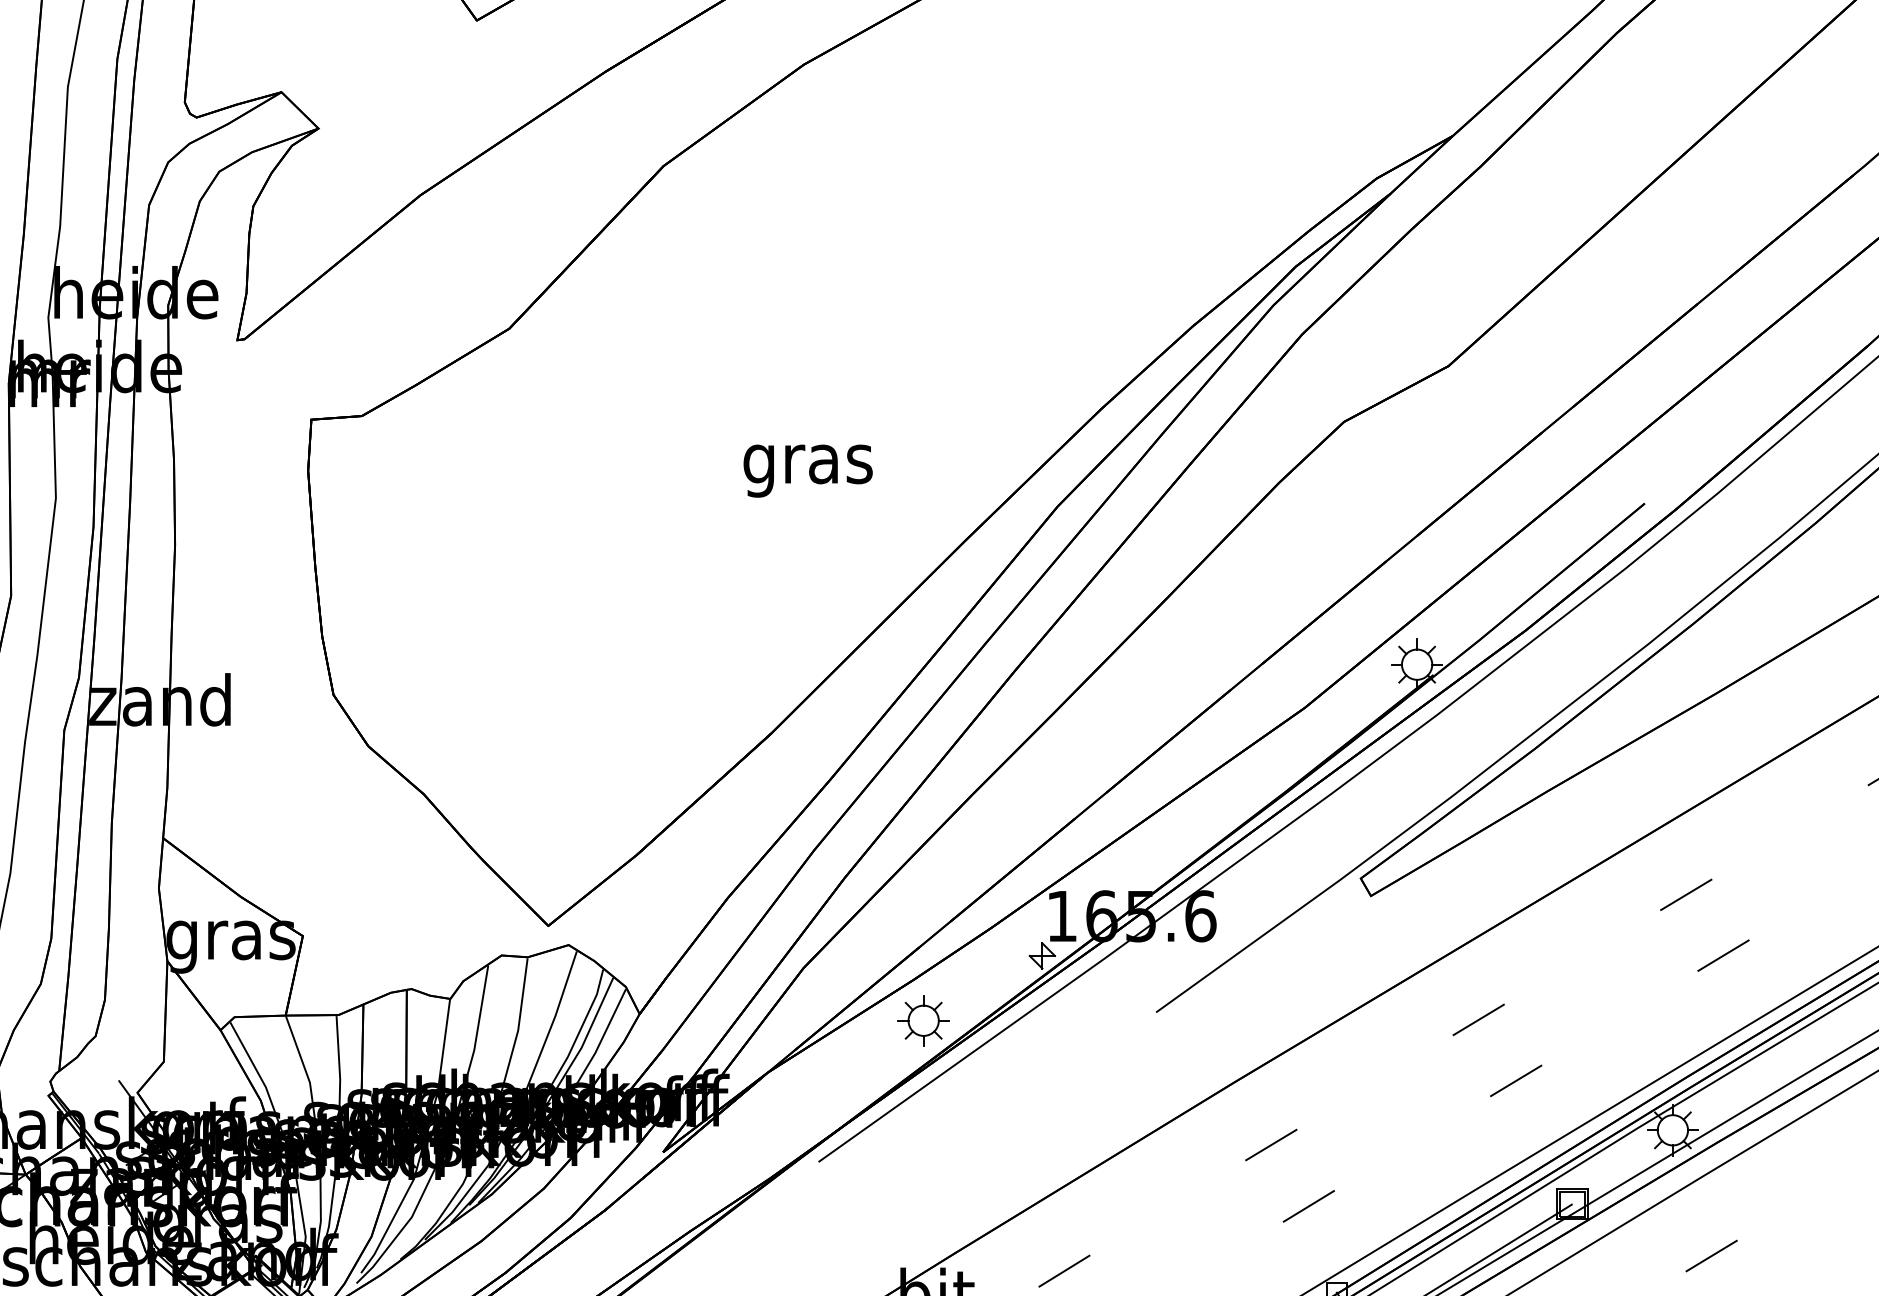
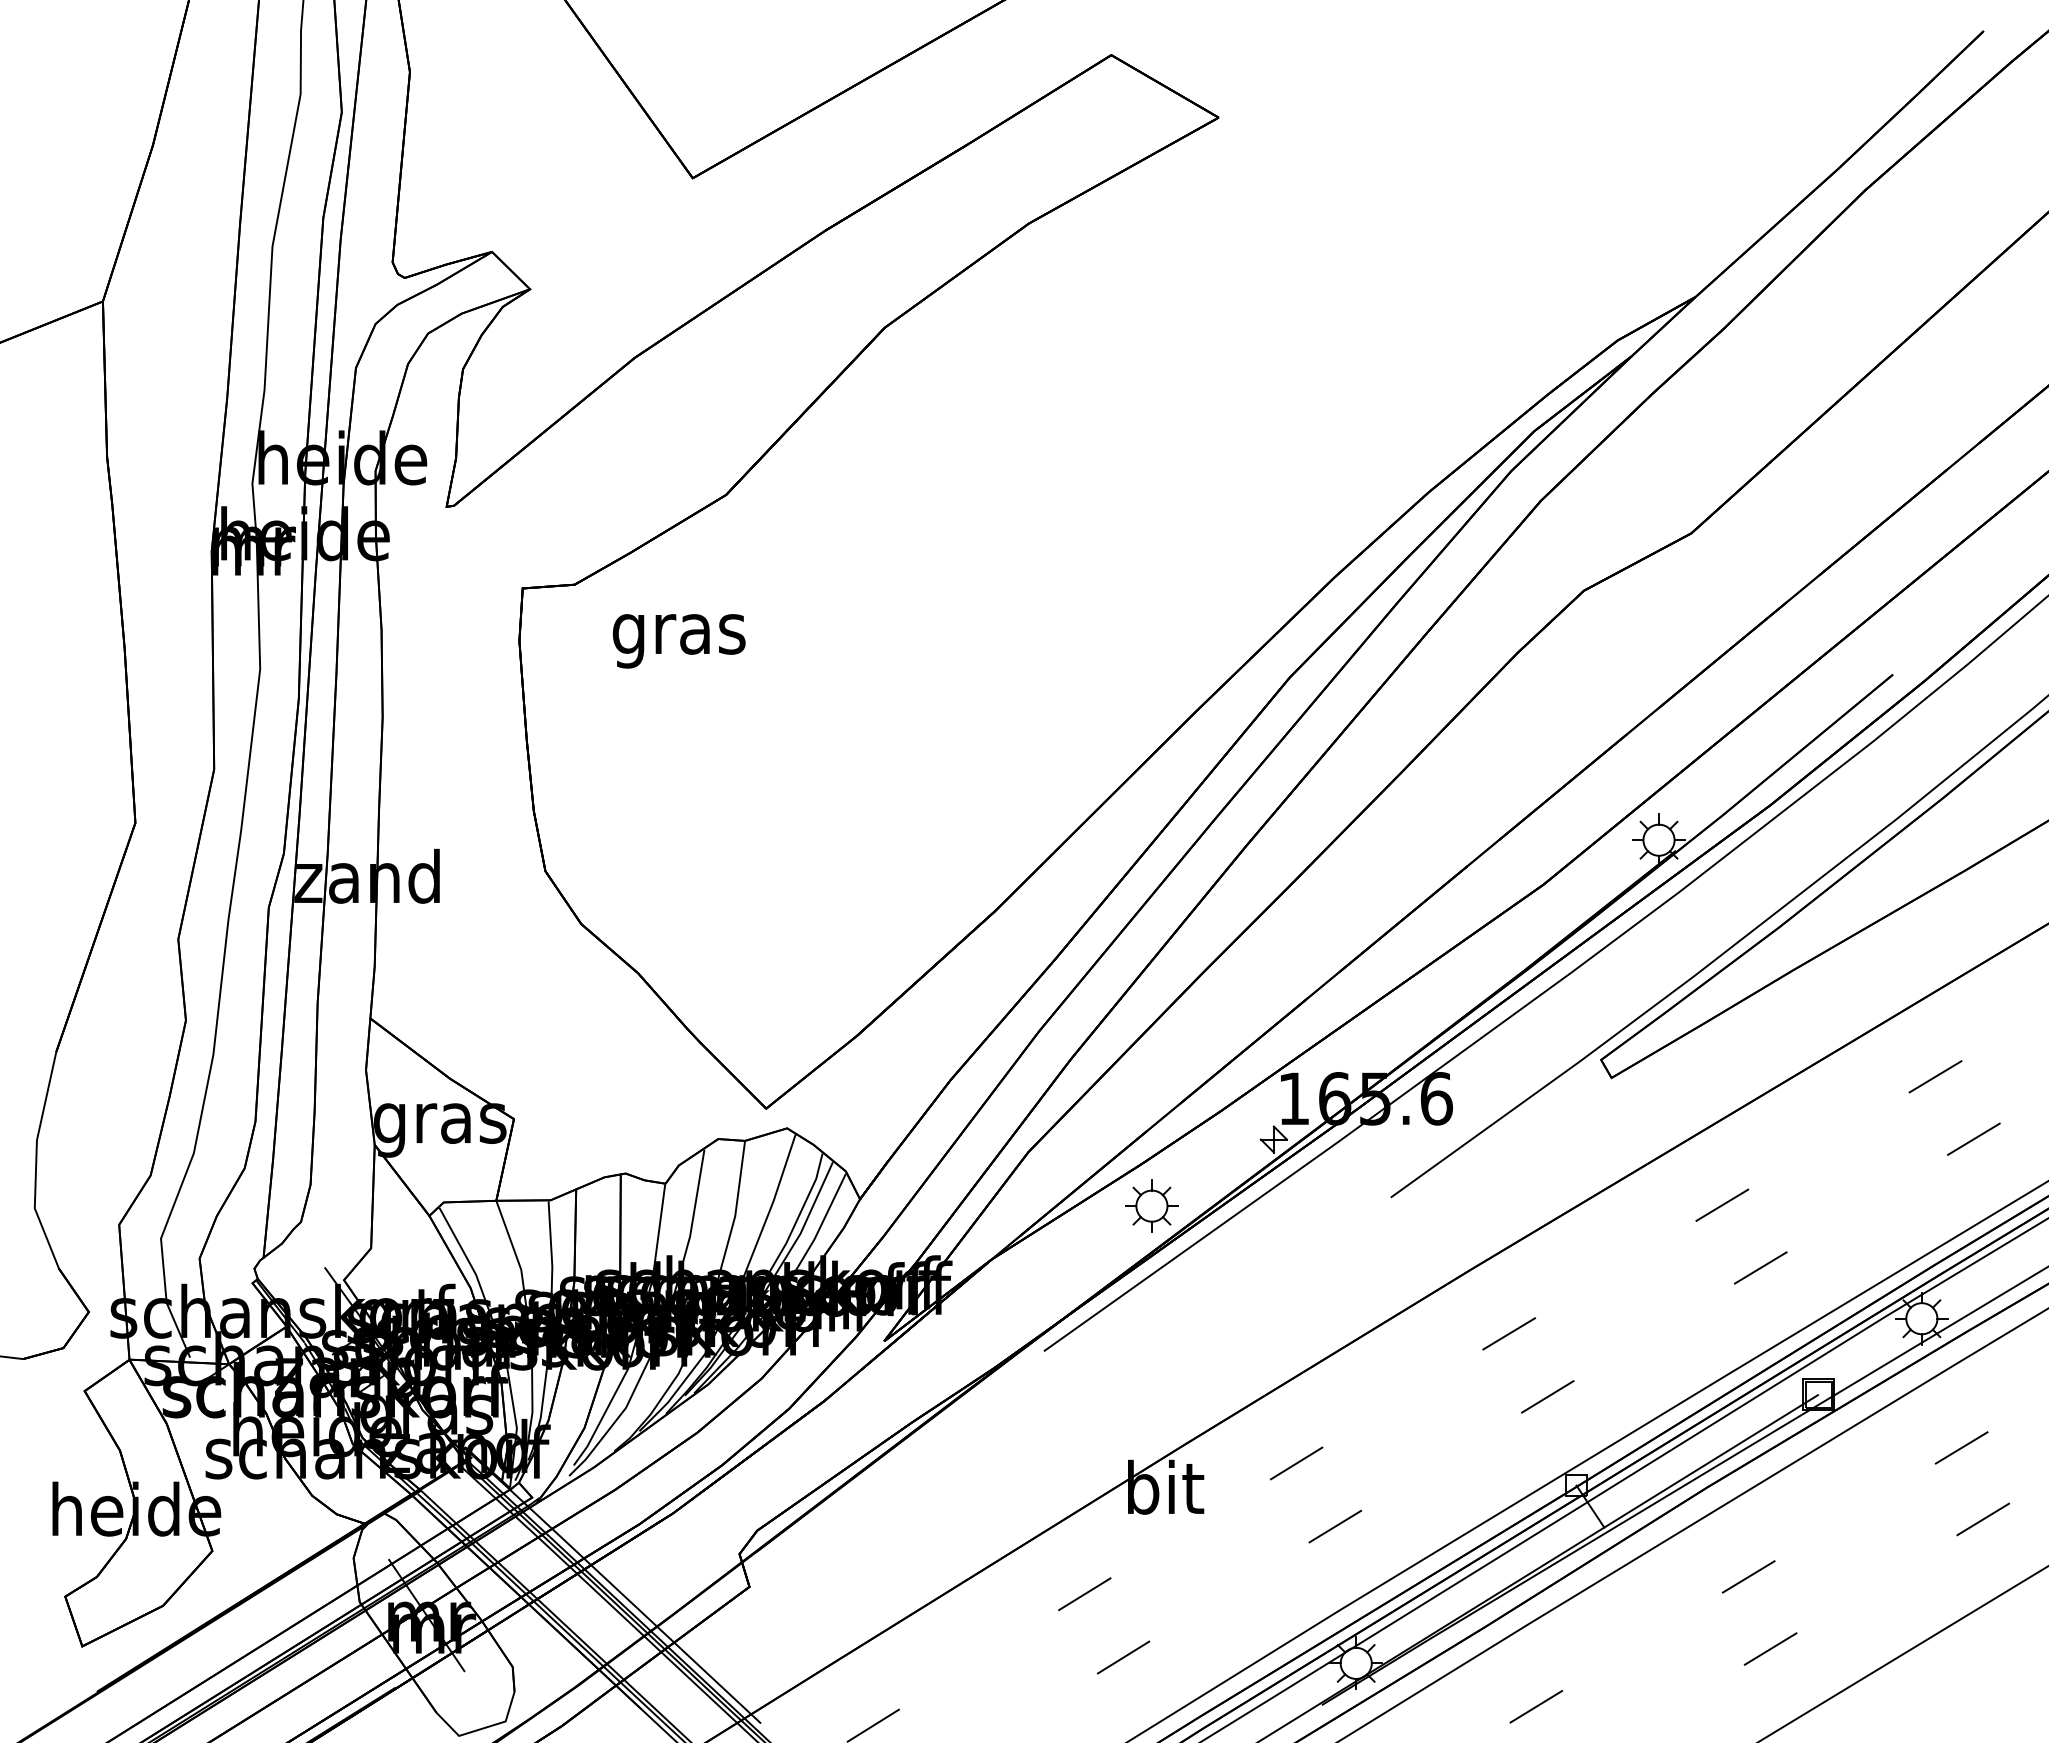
text: (807, 471) -> (678, 641), moved

